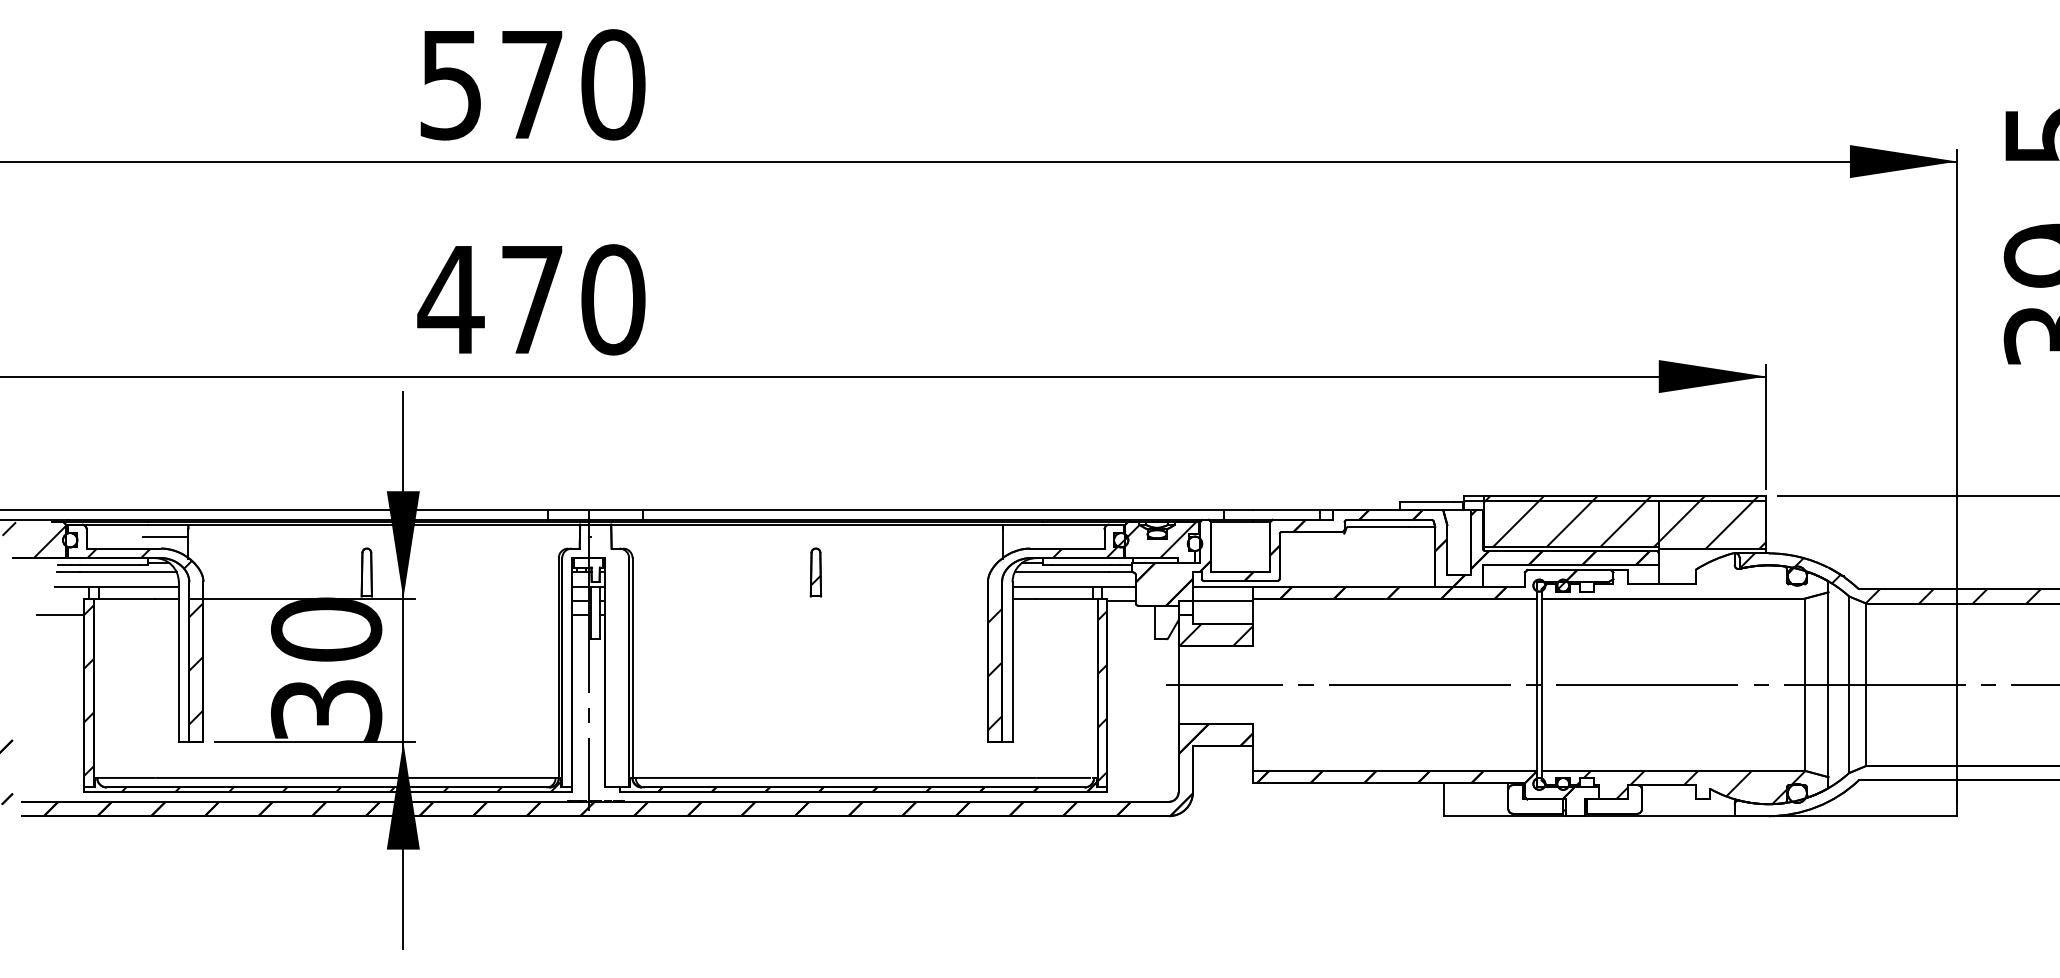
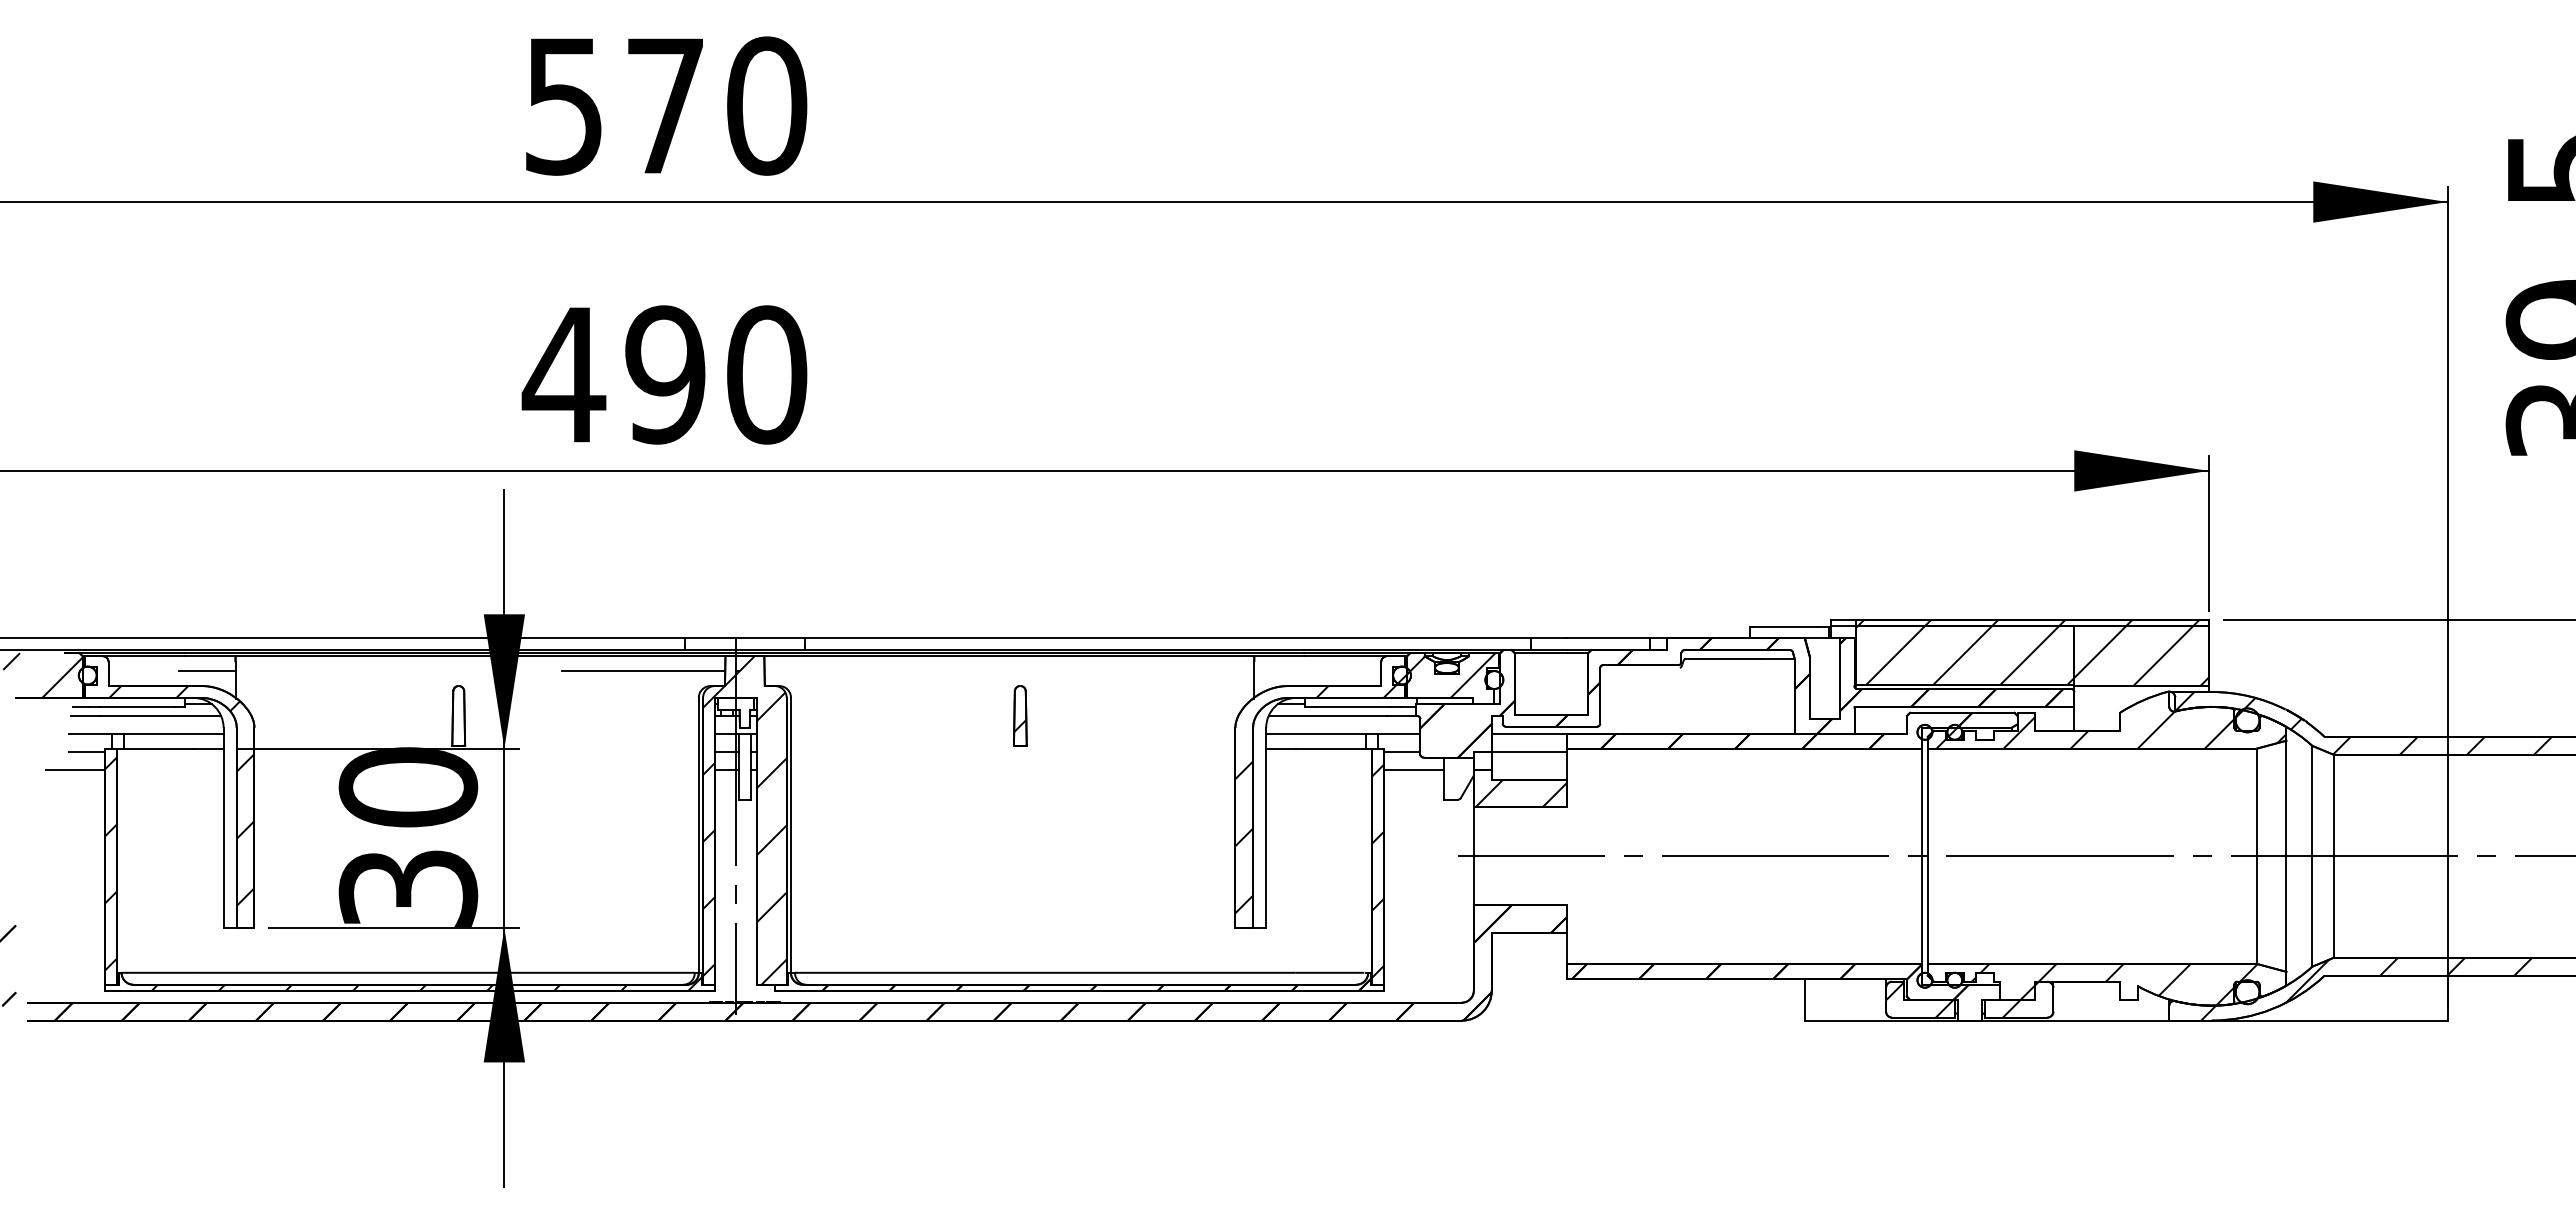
text: (532, 299) -> (665, 374), 470 -> 490
line: (514, 536) -> (643, 671), added
hatch: (1688, 583) -> (2111, 729), added
line: (69, 600) -> (87, 751), added
line: (1130, 615) -> (1413, 769), added
hatch: (595, 656) -> (744, 820), added
hatch: (1892, 790) -> (2366, 988), added
hatch: (1535, 799) -> (1919, 999), added
hatch: (1615, 799) -> (2020, 999), added

